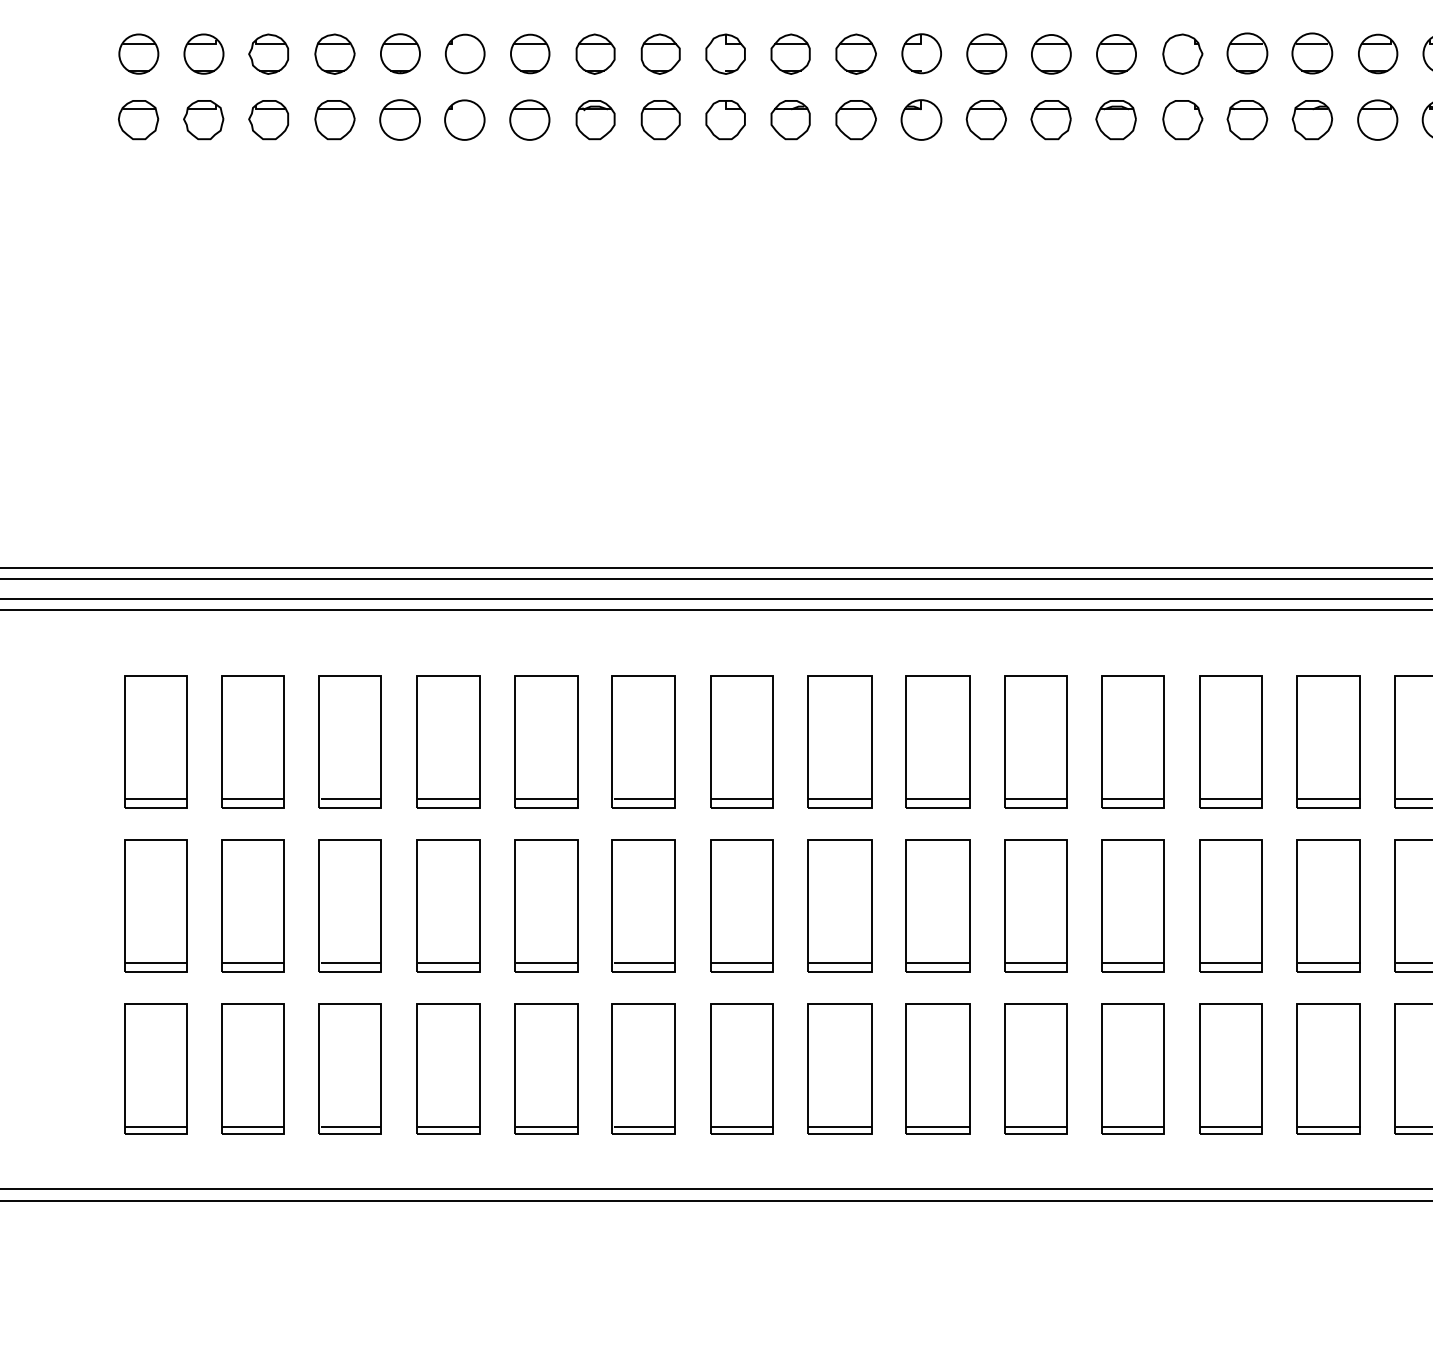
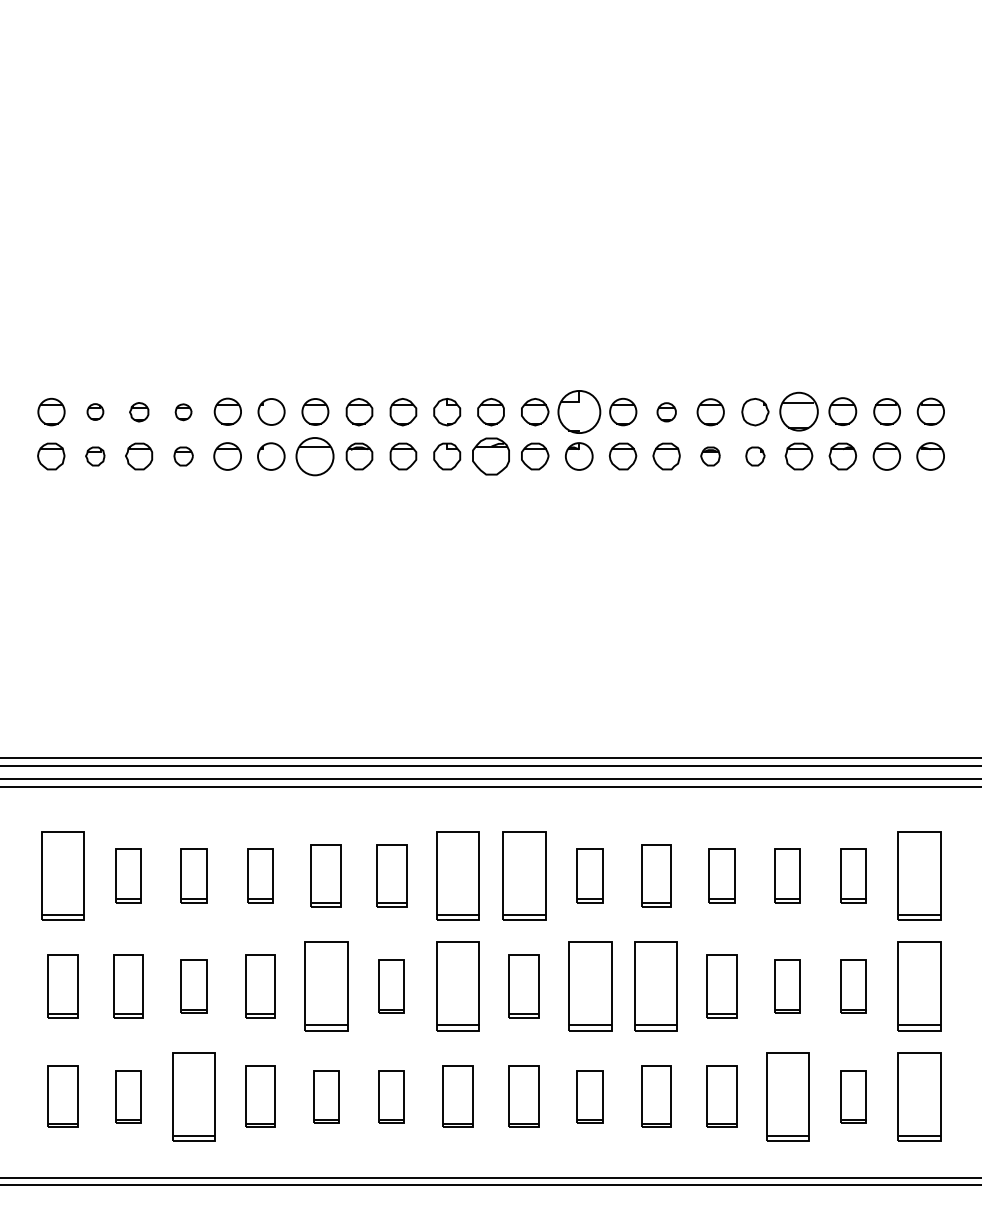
part: (204, 53) -> (95, 411), size x0.6
part: (921, 53) -> (579, 411), size x1.6
part: (1246, 53) -> (798, 411), size x1.4
part: (269, 54) -> (139, 412), size x0.7
part: (334, 54) -> (183, 412), size x0.6
part: (1050, 54) -> (666, 412), size x0.7
part: (204, 120) -> (95, 456), size x0.7
part: (334, 120) -> (183, 456), size x0.7
part: (530, 120) -> (315, 456), size x1.4
part: (789, 120) -> (490, 456), size x1.4
part: (1116, 120) -> (710, 456), size x0.7
part: (1182, 120) -> (755, 456), size x0.7
part: (253, 741) -> (128, 875), size x0.6
part: (349, 741) -> (193, 875), size x0.6
part: (448, 741) -> (260, 875), size x0.6
part: (546, 741) -> (326, 875), size x0.7
part: (643, 741) -> (391, 875), size x0.7
part: (938, 741) -> (590, 875), size x0.6
part: (1034, 741) -> (655, 875), size x0.7
part: (1132, 741) -> (721, 875), size x0.6
part: (1230, 741) -> (787, 875), size x0.6
part: (1328, 741) -> (853, 875), size x0.6
part: (155, 905) -> (62, 986), size x0.7
part: (253, 905) -> (128, 986), size x0.7
part: (349, 905) -> (193, 986), size x0.6
part: (448, 905) -> (260, 986), size x0.7
part: (643, 905) -> (391, 986), size x0.6
part: (840, 905) -> (524, 986), size x0.7
part: (1132, 905) -> (721, 986), size x0.7
part: (1230, 905) -> (787, 986), size x0.6
part: (1328, 905) -> (853, 986), size x0.6
part: (155, 1069) -> (62, 1096), size x0.7
part: (253, 1069) -> (128, 1096), size x0.6
part: (448, 1069) -> (260, 1096), size x0.7
part: (546, 1069) -> (326, 1096), size x0.6
part: (643, 1069) -> (391, 1096), size x0.6
part: (740, 1069) -> (457, 1096), size x0.7
part: (840, 1069) -> (524, 1096), size x0.7
part: (938, 1069) -> (590, 1096), size x0.6
part: (1034, 1069) -> (655, 1096), size x0.7
part: (1132, 1069) -> (721, 1096), size x0.7
part: (1328, 1069) -> (853, 1096), size x0.6

